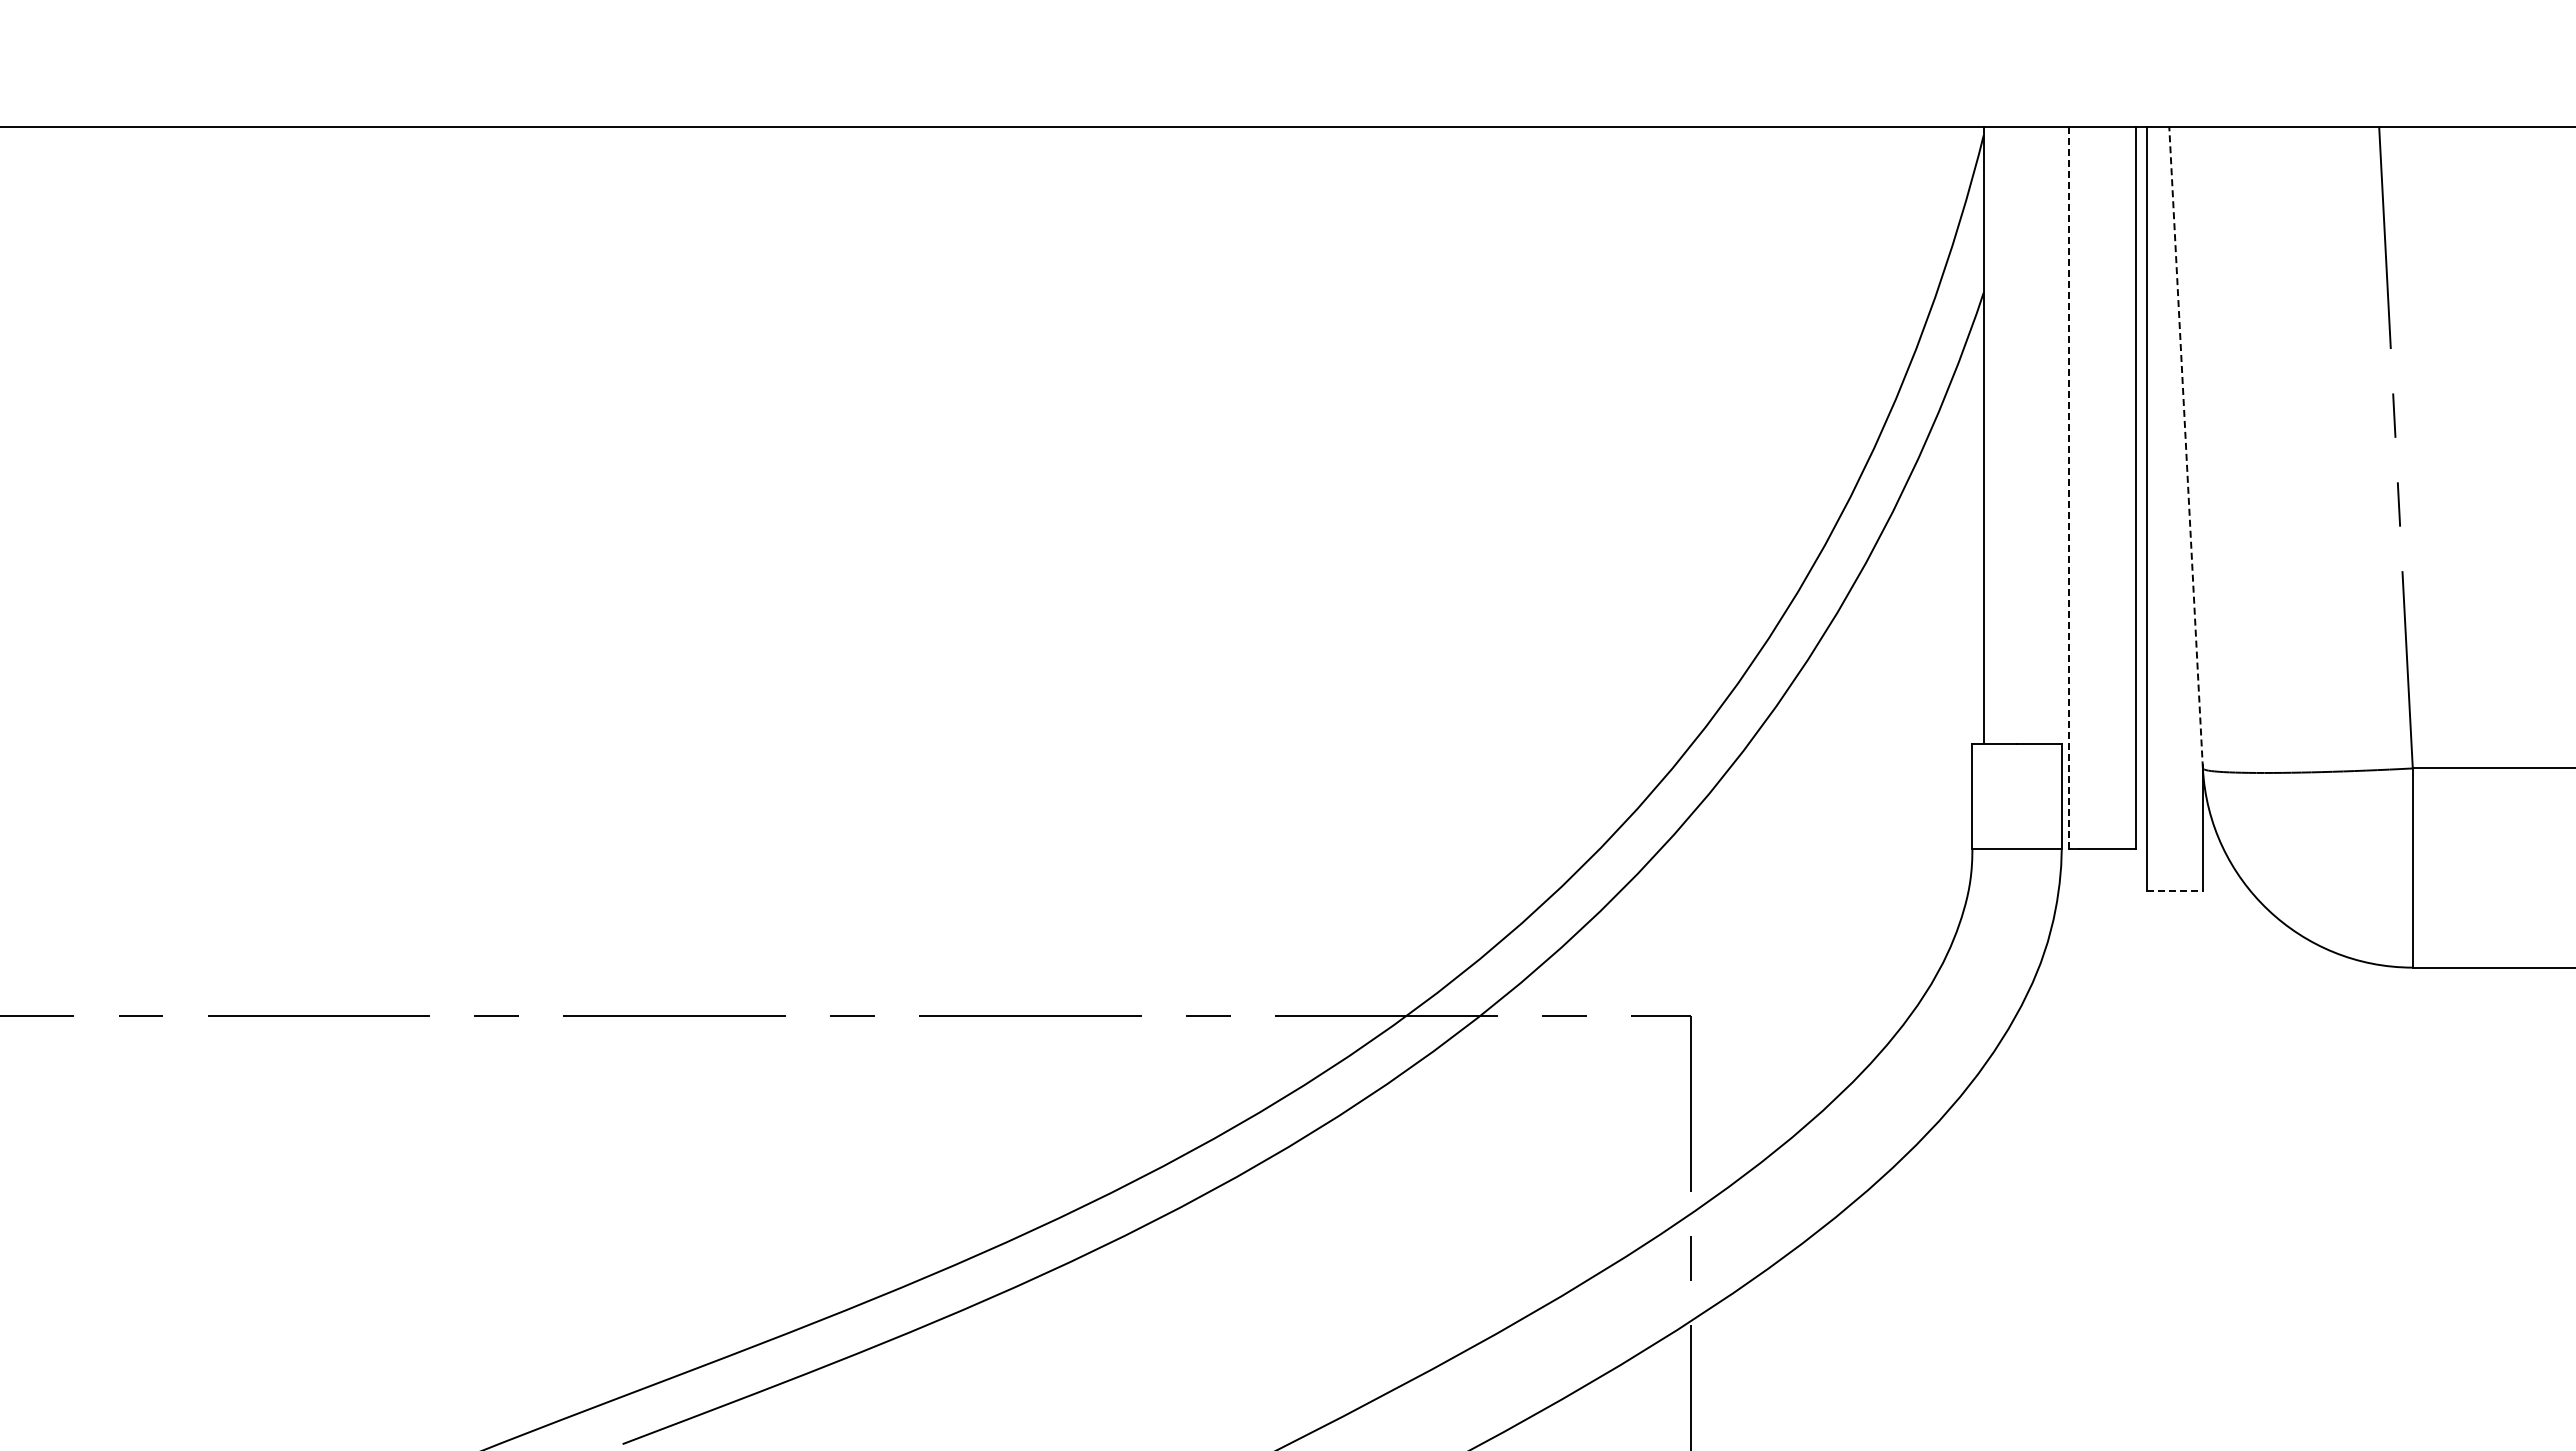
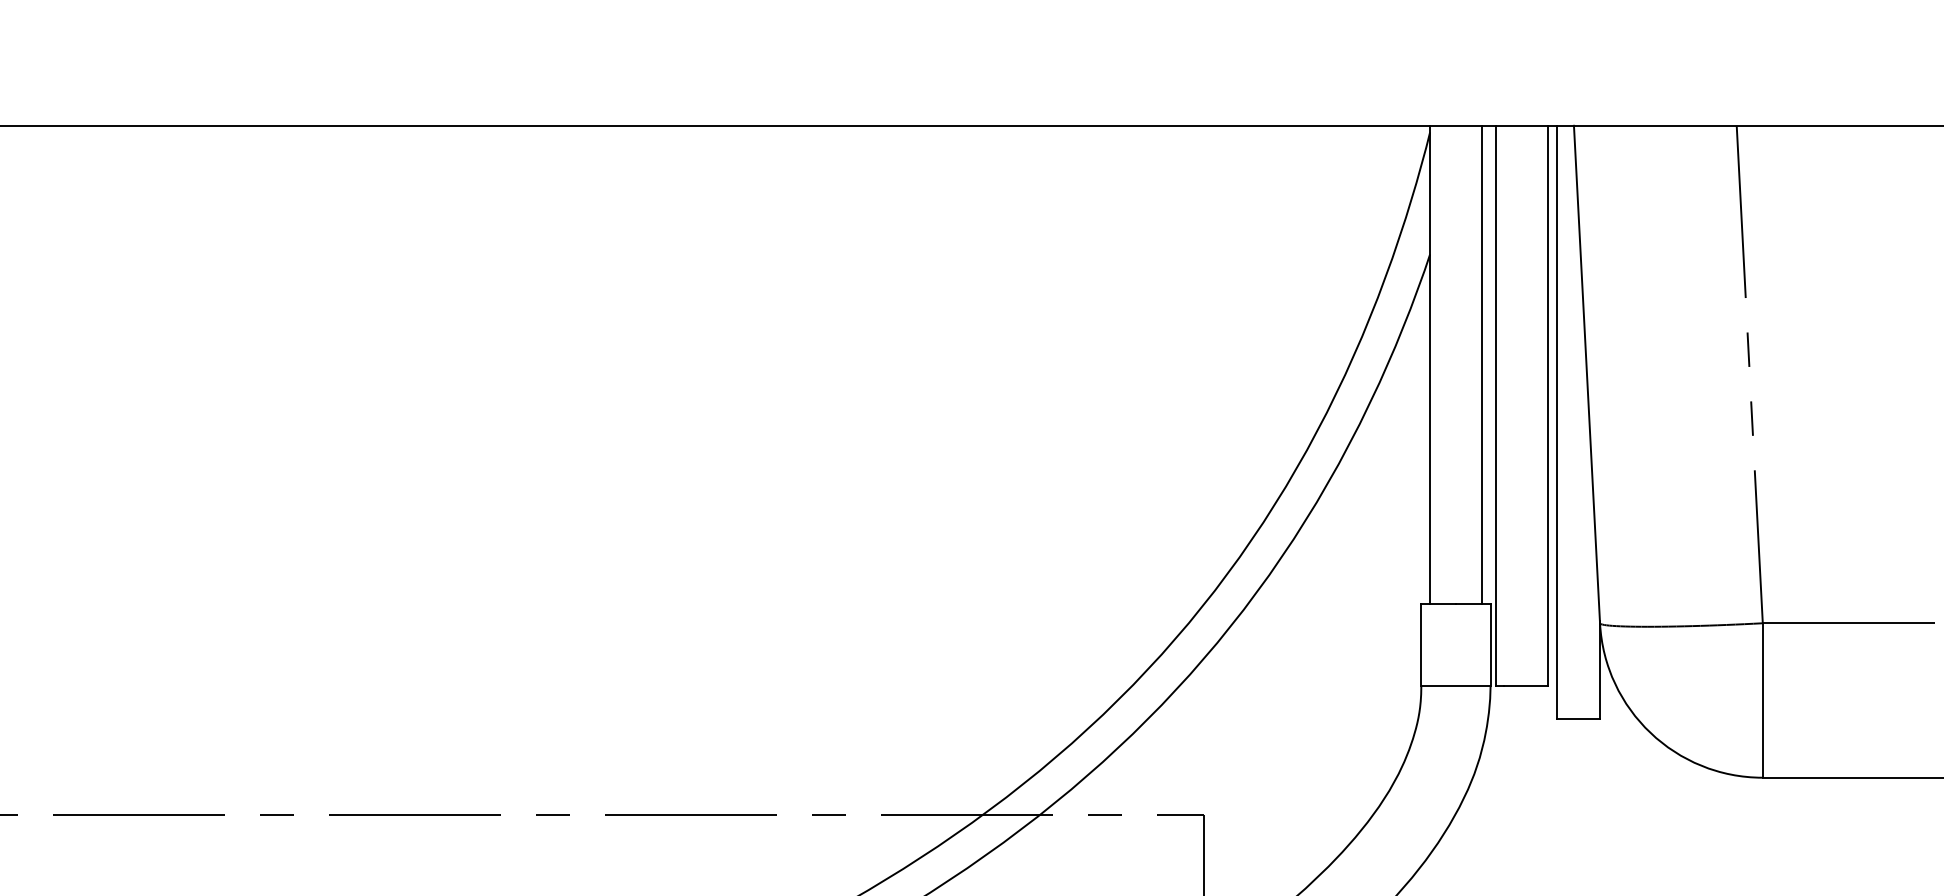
line: (2050, 435) -> (1481, 365), added
line: (2186, 447) -> (1587, 374), dashed -> solid
line: (2068, 488) -> (1495, 406), dashed -> solid
line: (2174, 891) -> (1578, 718), dashed -> solid

